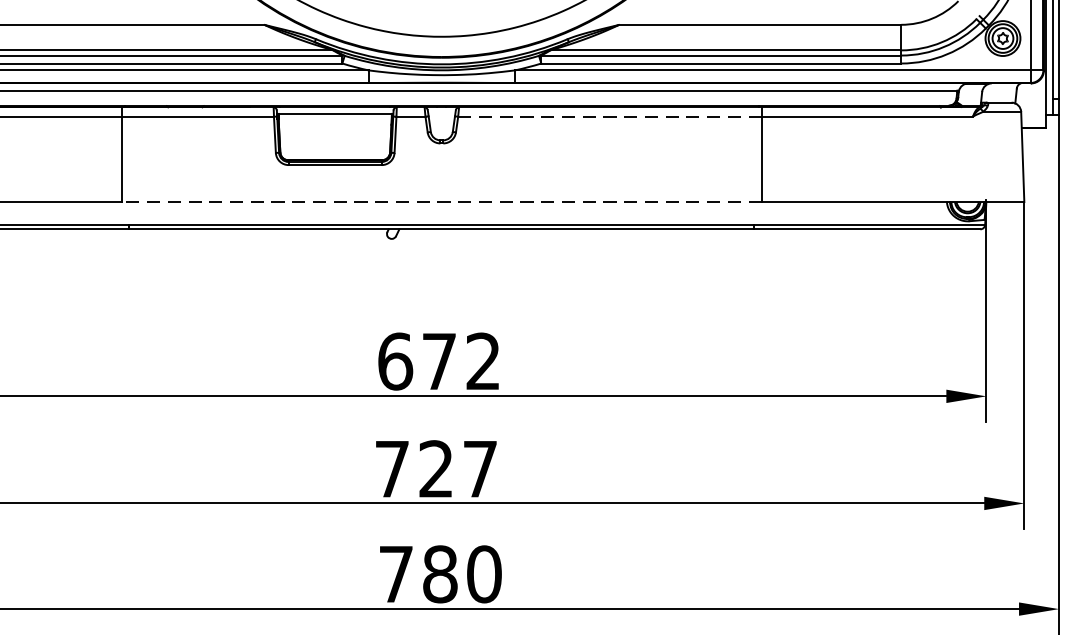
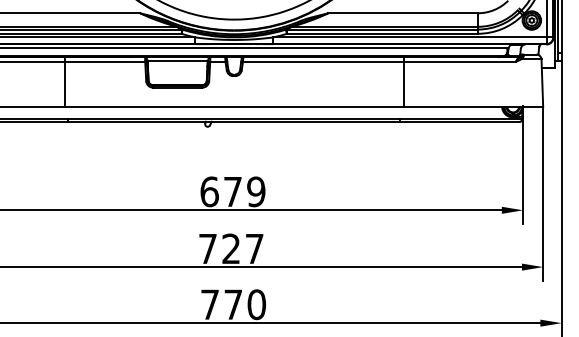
line: (608, 117) -> (322, 62), dashed -> solid
line: (442, 202) -> (234, 107), dashed -> solid
text: (483, 360) -> (256, 191), 672 -> 679
text: (440, 573) -> (233, 304), 780 -> 770

